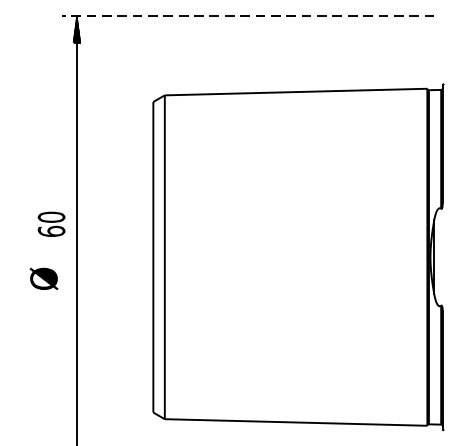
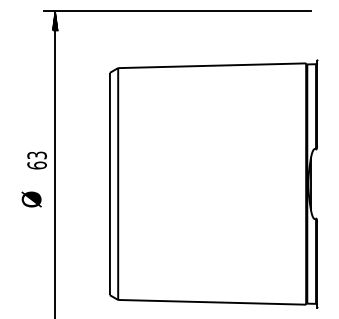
line: (247, 16) -> (177, 11), dashed -> solid
text: (50, 217) -> (36, 155), 60 -> 63

